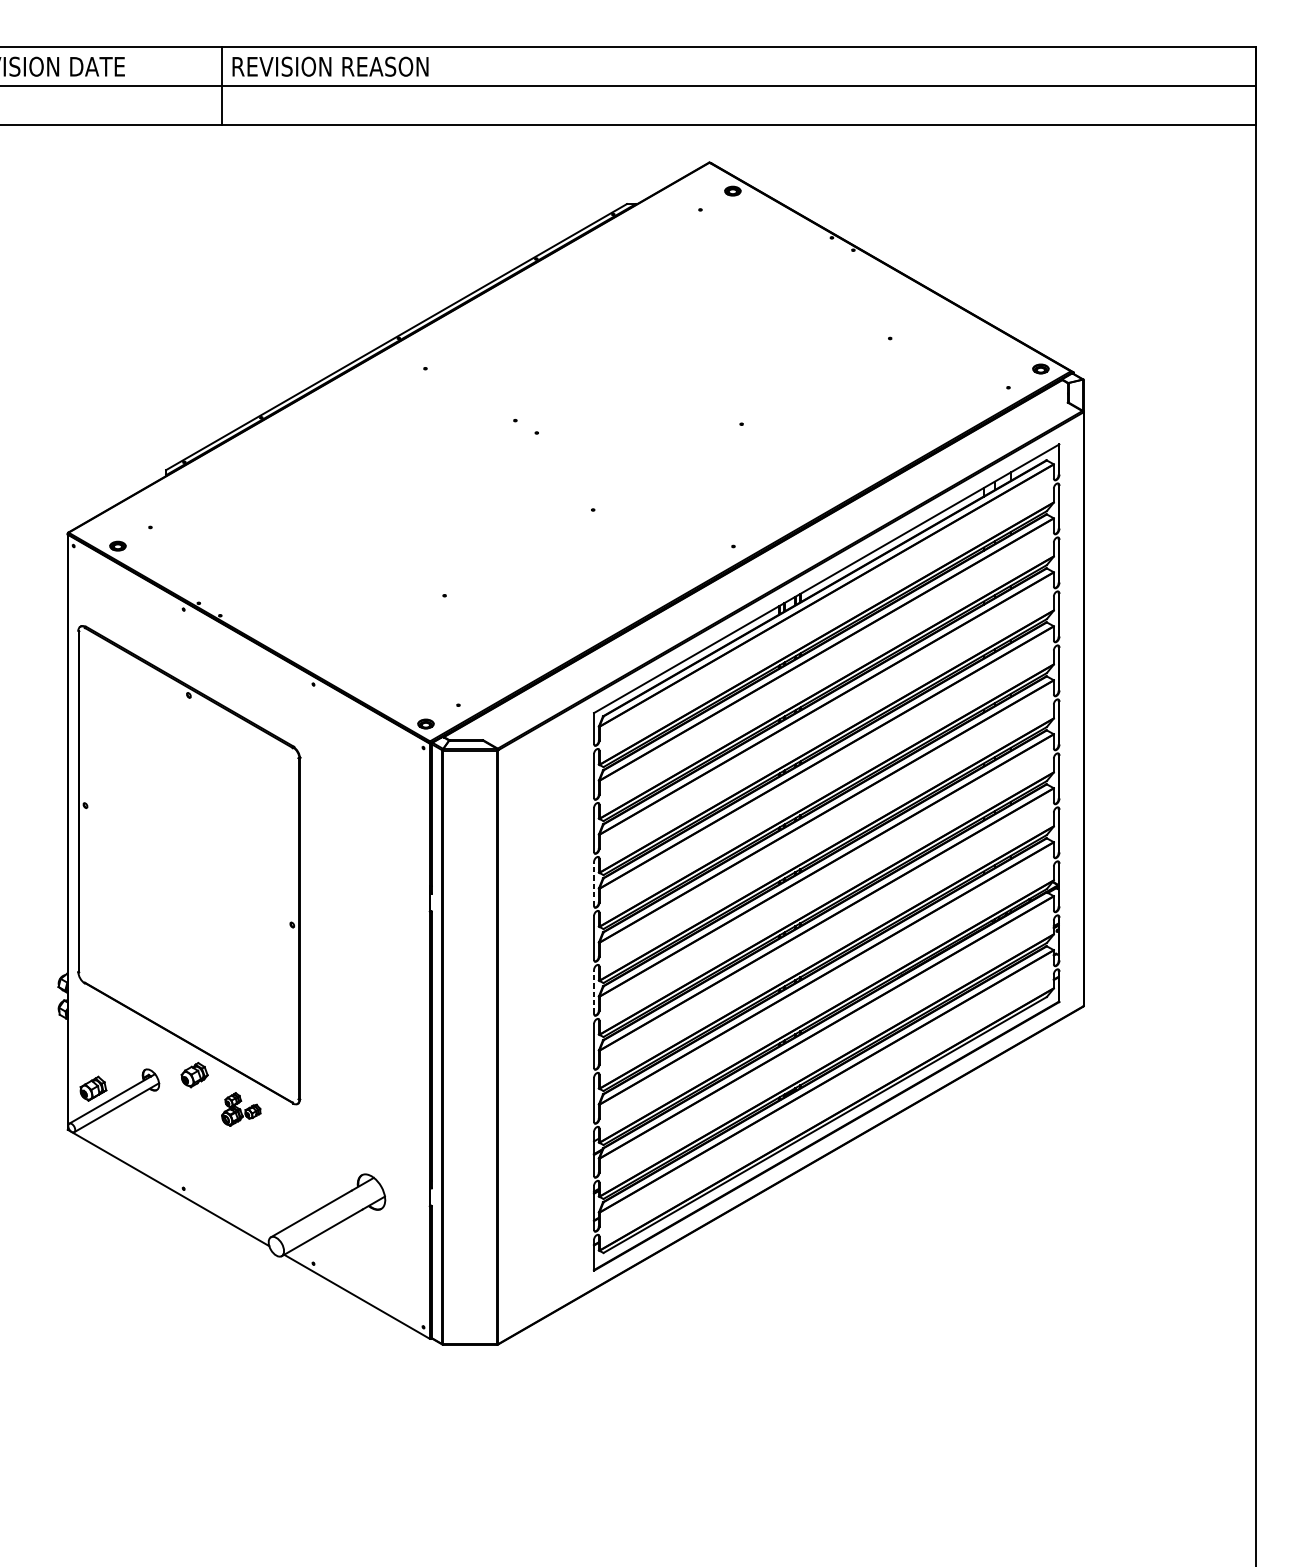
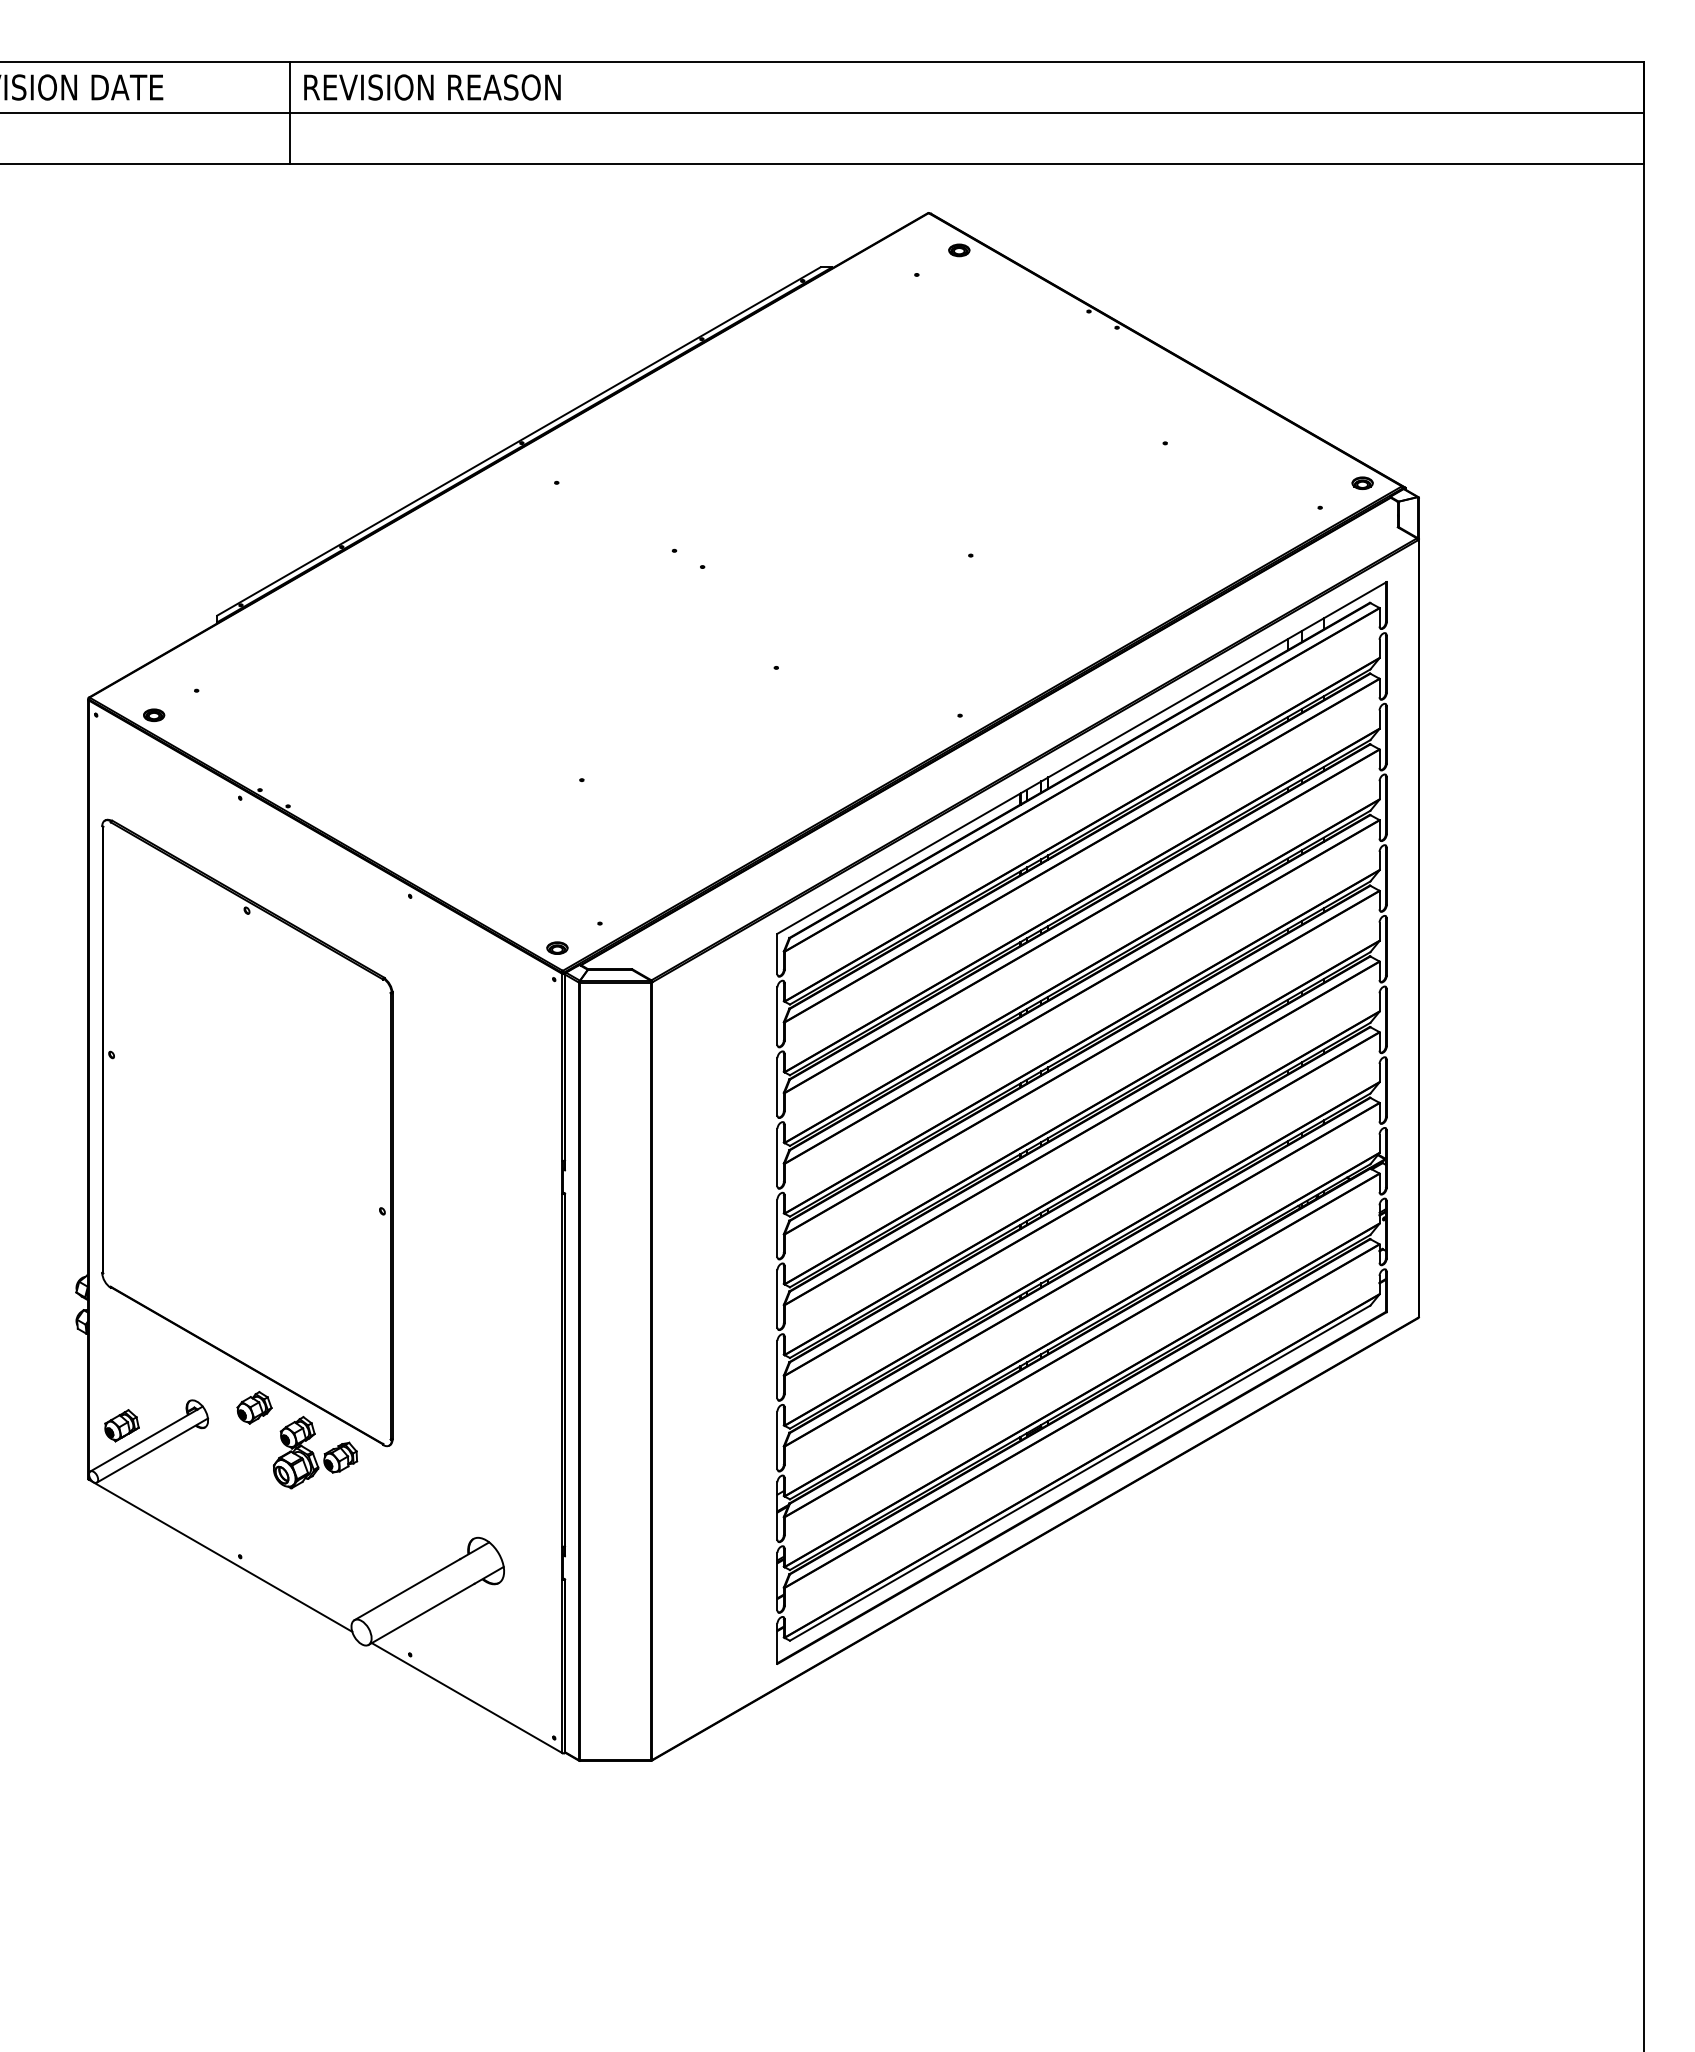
line: (594, 883) -> (777, 1157), dashed -> solid
line: (594, 991) -> (777, 1298), dashed -> solid
part: (241, 1109) -> (315, 1452), size x1.67

